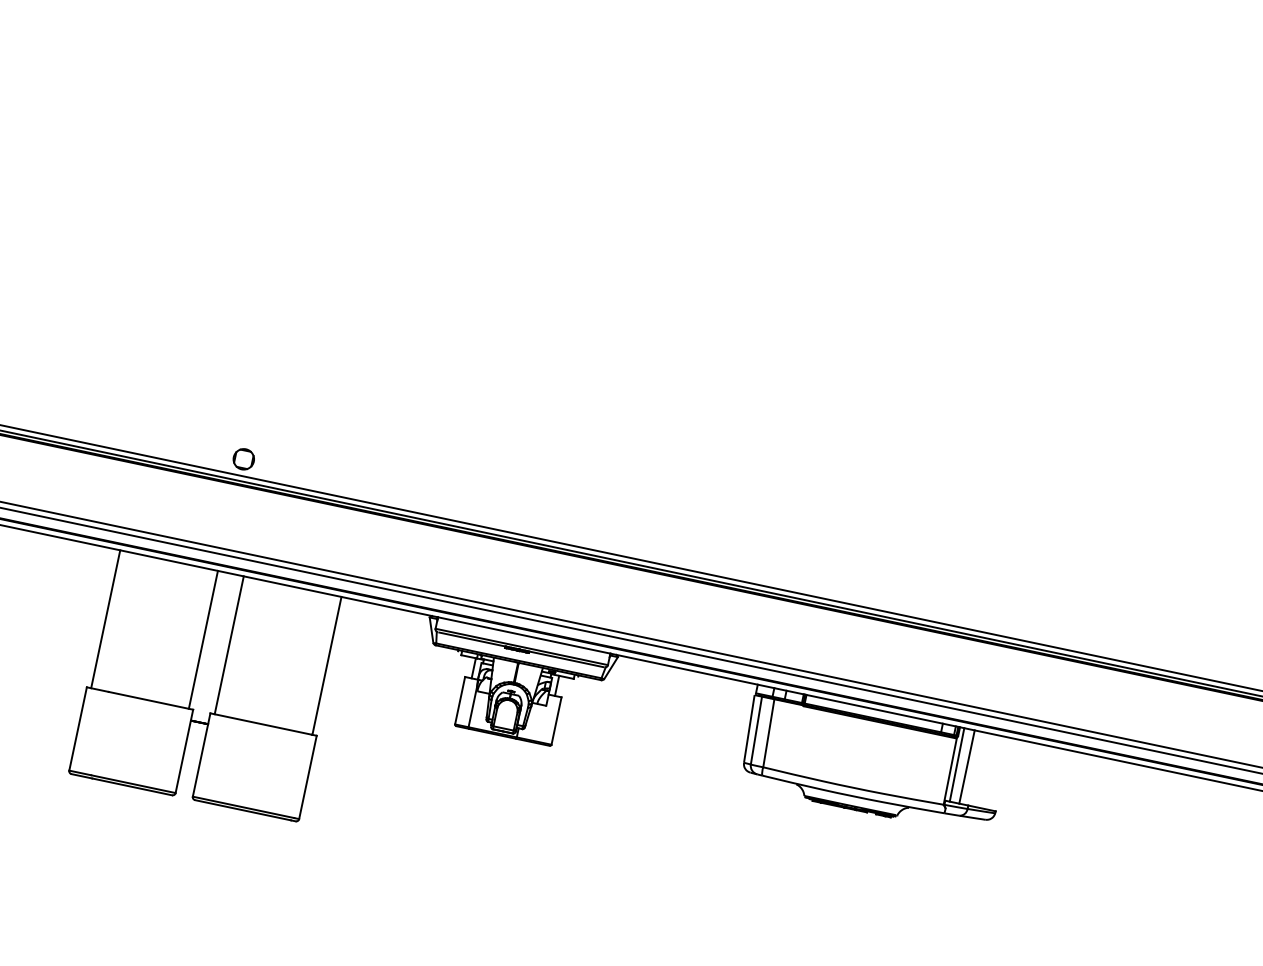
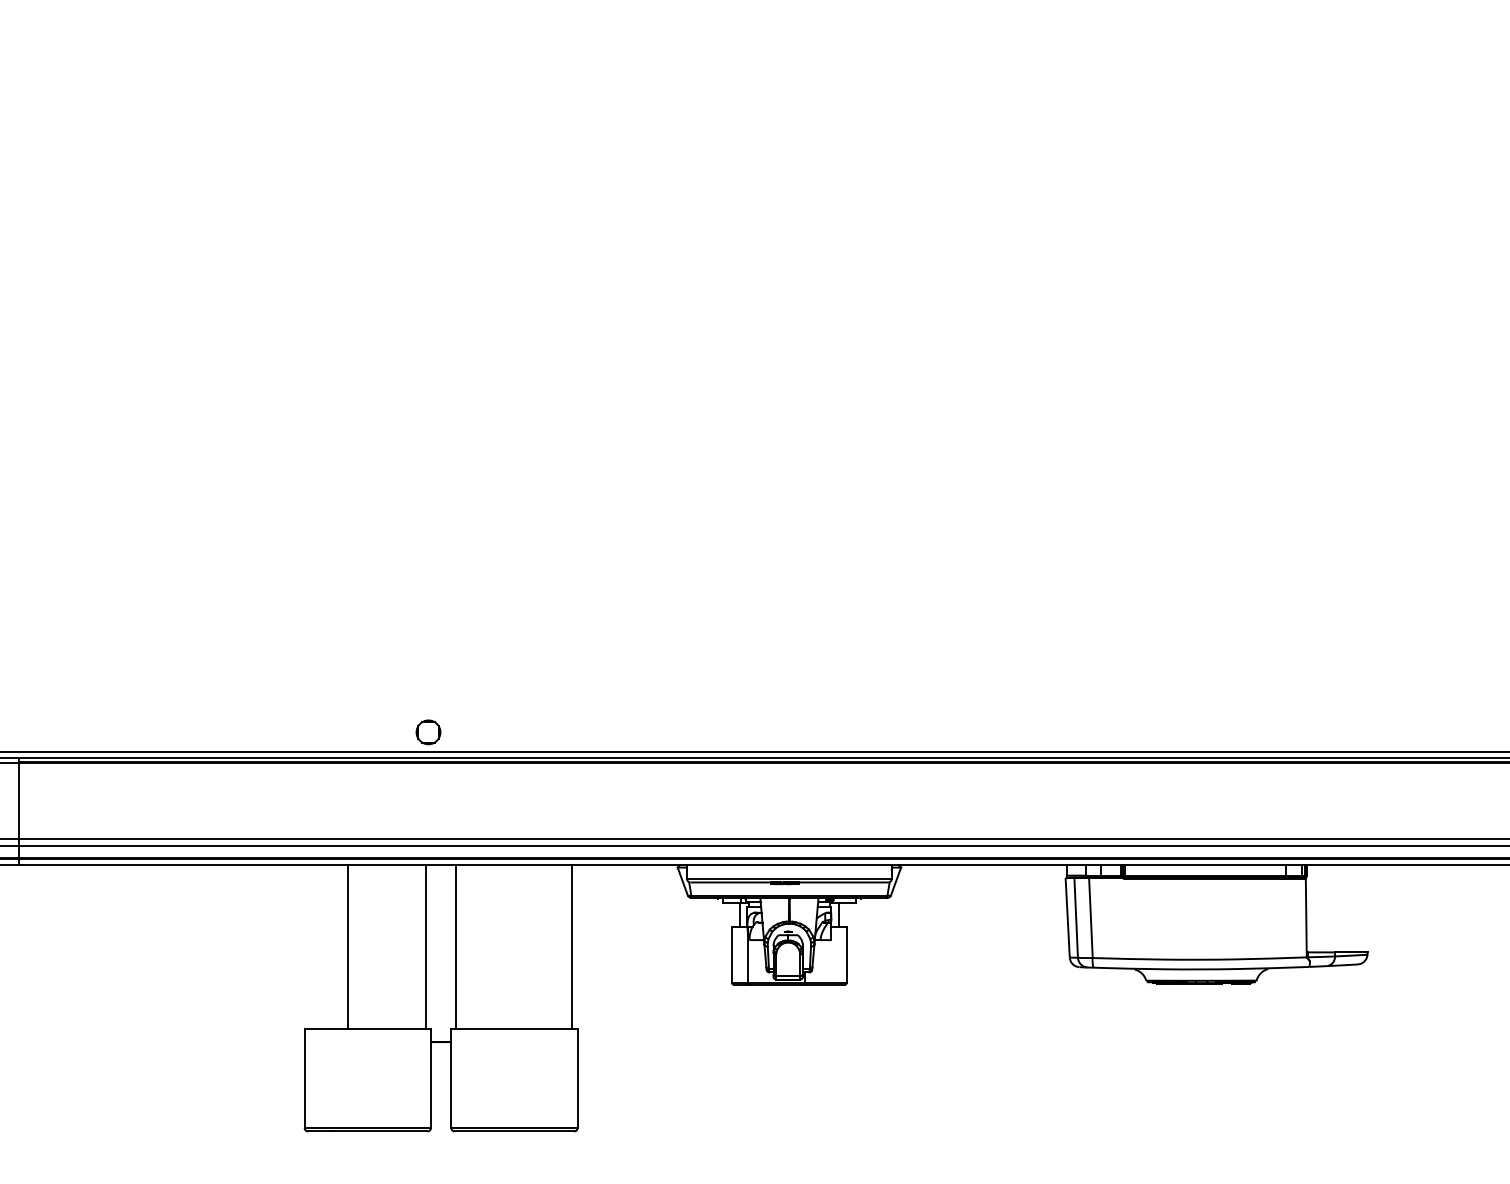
line: (105, 619) -> (347, 947), moved
line: (956, 764) -> (1311, 908), removed
line: (967, 766) -> (1324, 908), removed

